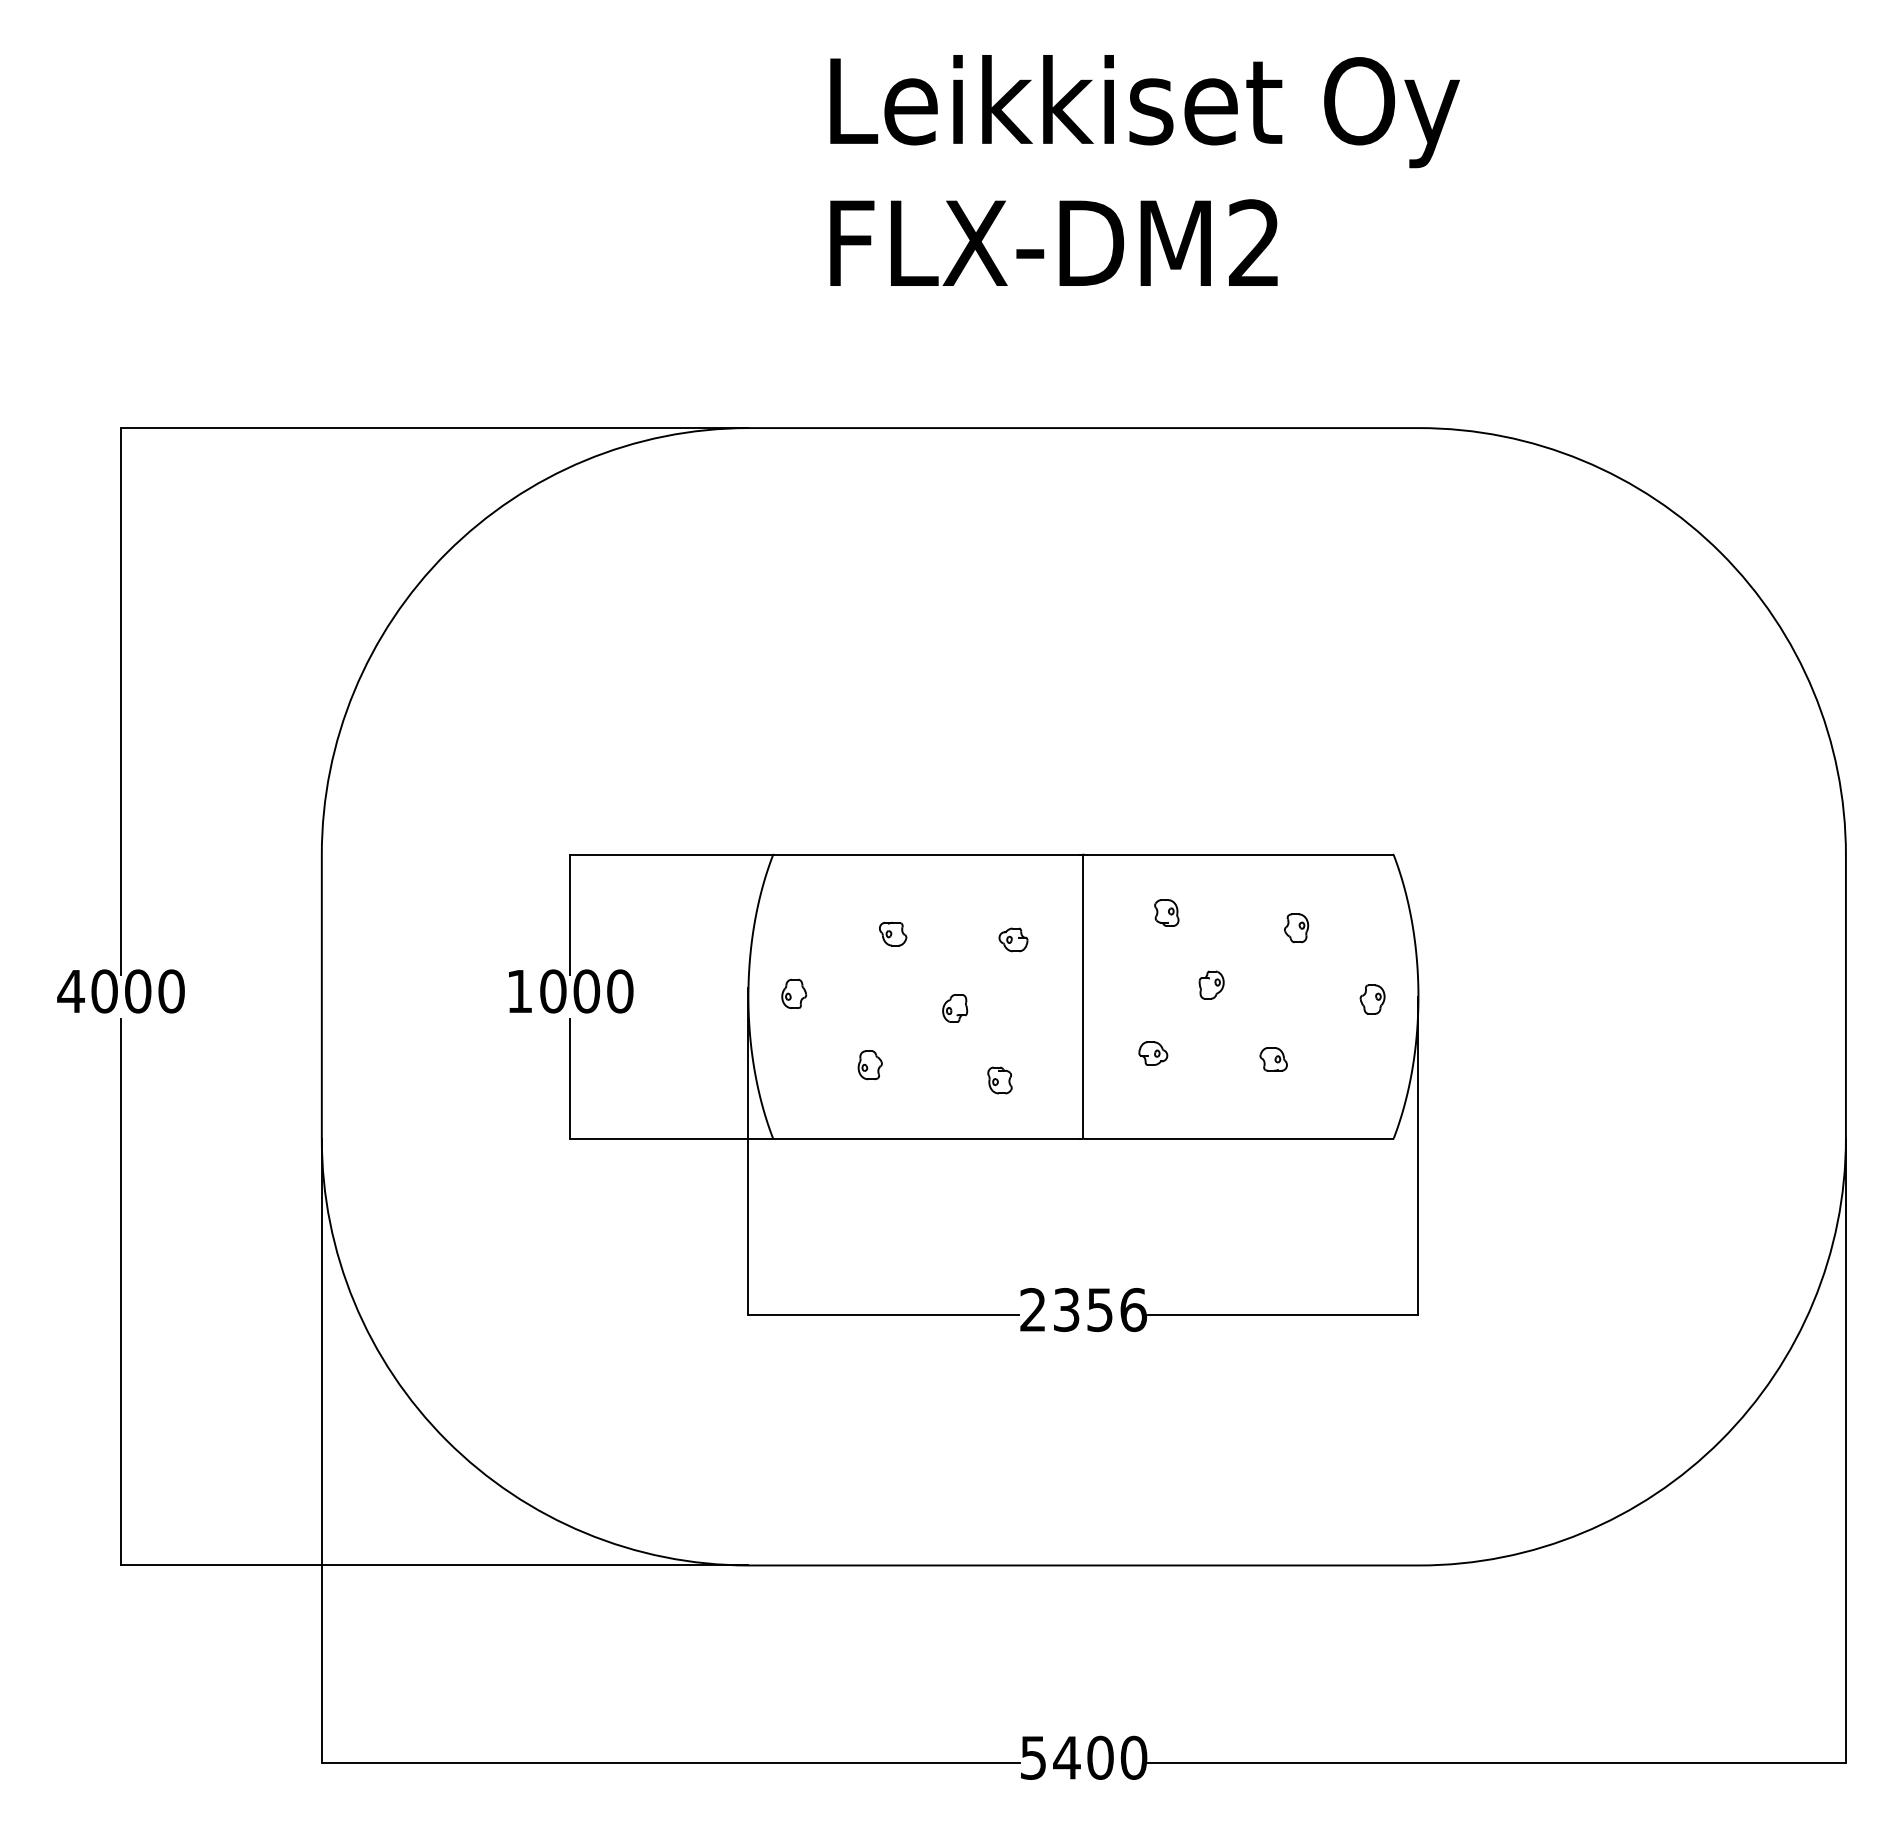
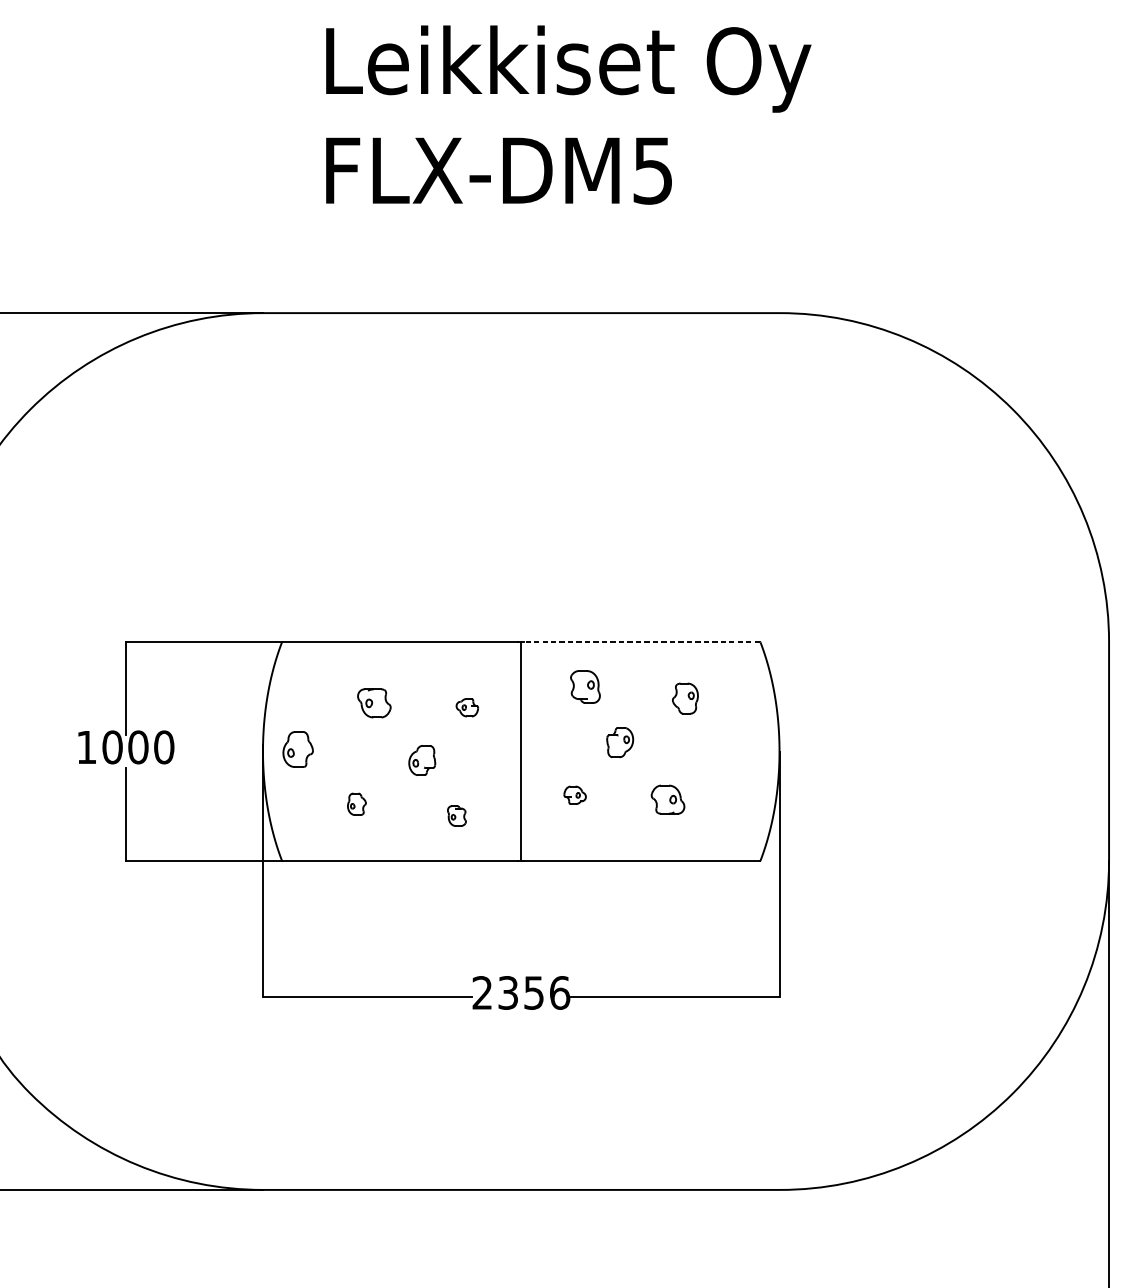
text: (1253, 243) -> (652, 170), FLX-DM2 -> FLX-DM5
line: (1240, 854) -> (642, 641), solid -> dashed
part: (1166, 912) -> (585, 686), size x1.6
part: (1296, 928) -> (685, 698), size x1.4
part: (893, 933) -> (374, 702), size x1.6
part: (1211, 984) -> (619, 742), size x1.4
part: (794, 993) -> (298, 748), size x1.6
part: (1372, 999) -> (744, 753), removed
part: (955, 1008) -> (422, 760), size x1.4
part: (1273, 1059) -> (667, 799), size x1.6

